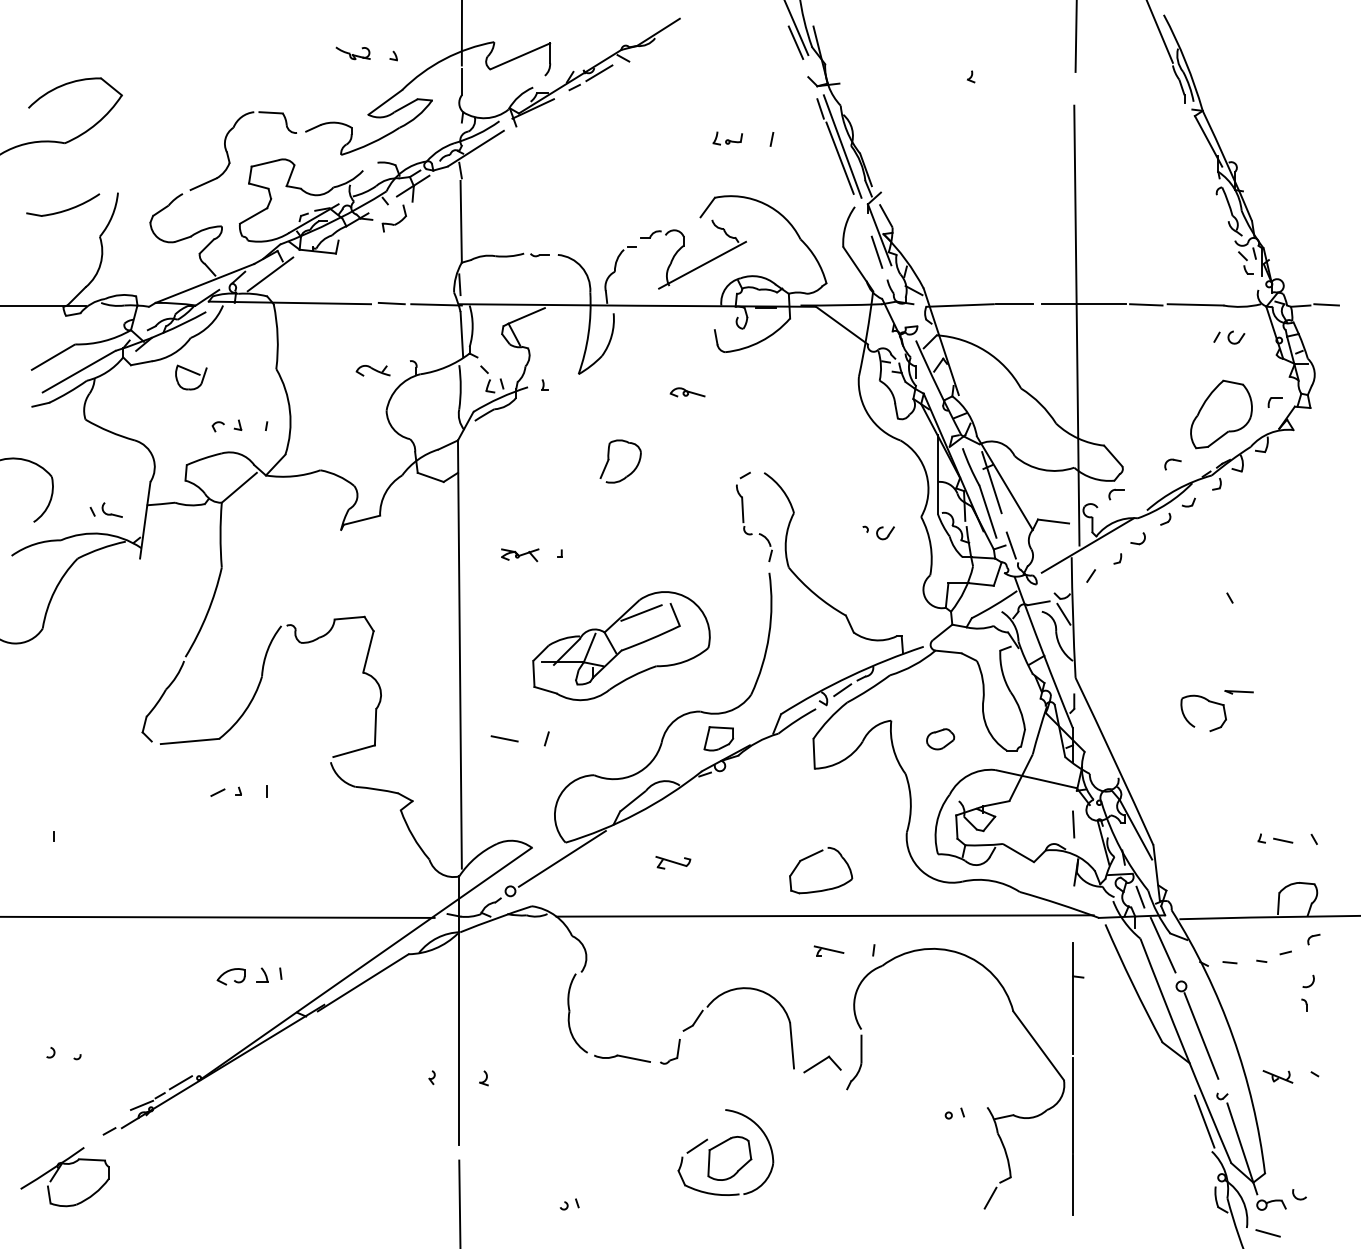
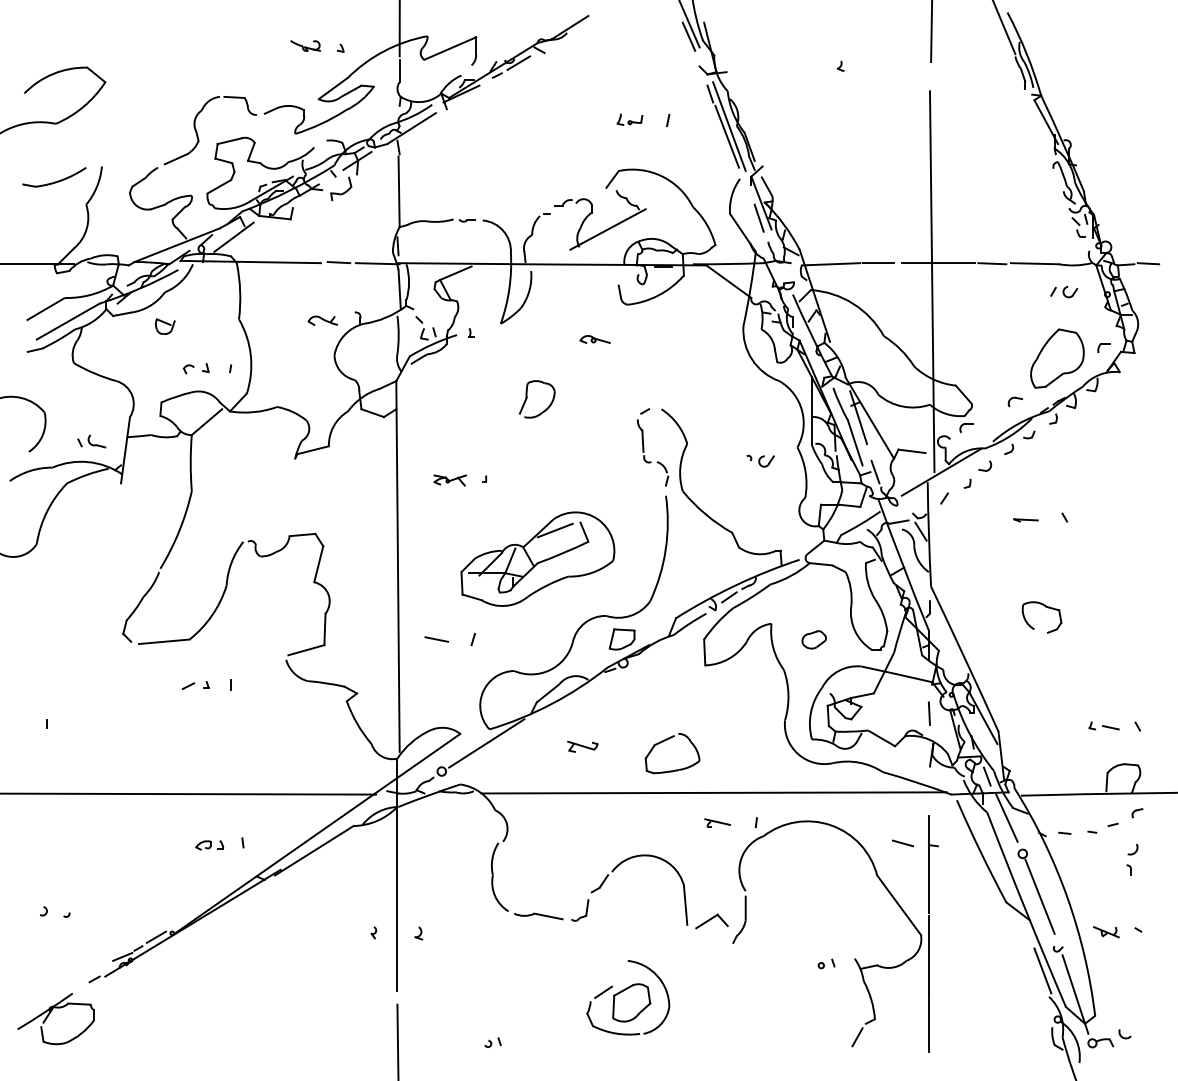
part: (190, 377) -> (164, 326), size x0.71
part: (1238, 692) -> (1025, 520), moved
part: (814, 855) -> (666, 740), moved
part: (242, 976) -> (209, 845), size x0.62
line: (1267, 1233) -> (902, 843), moved

